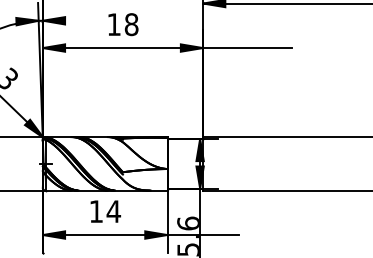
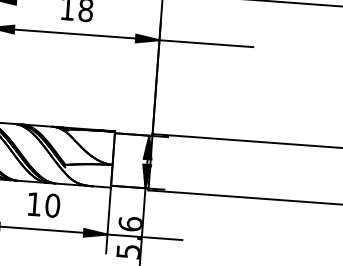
text: (113, 211) -> (52, 205), 14 -> 10

